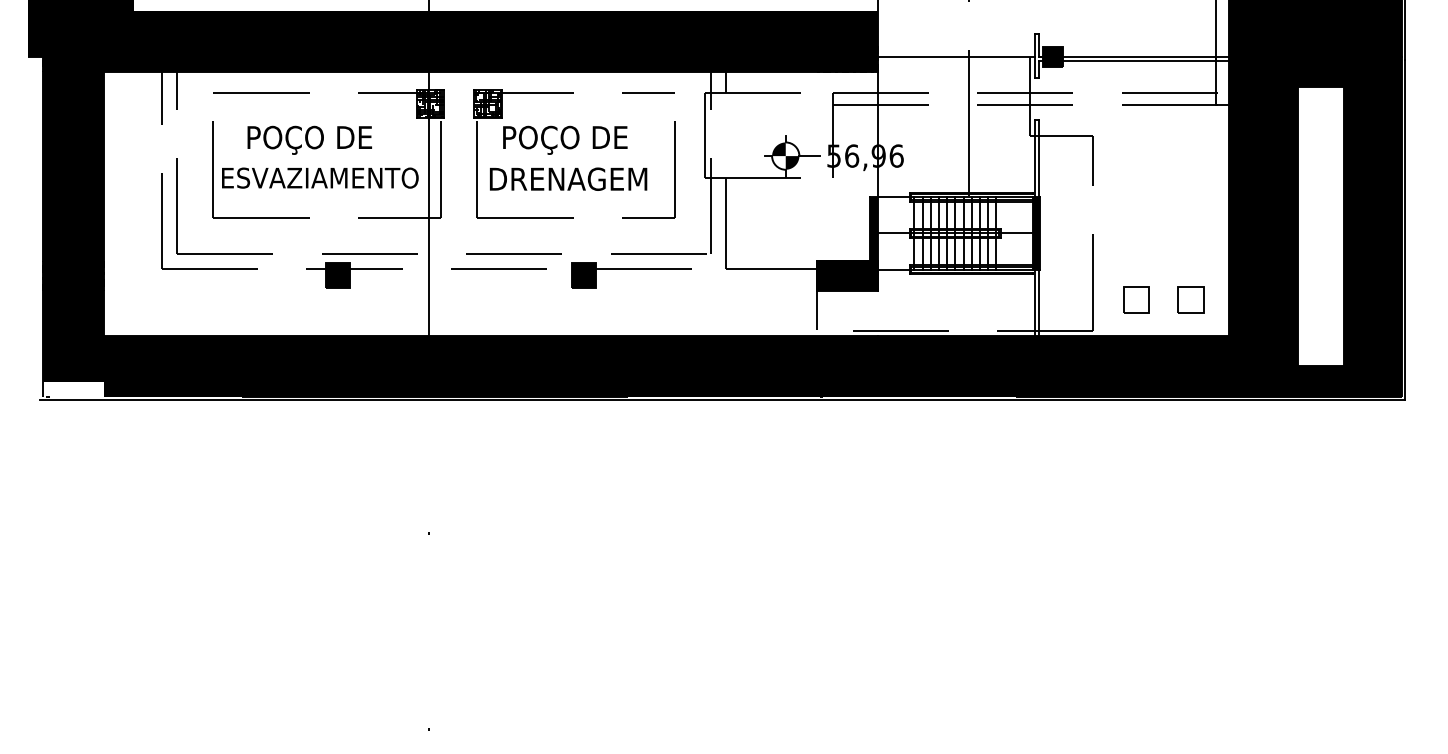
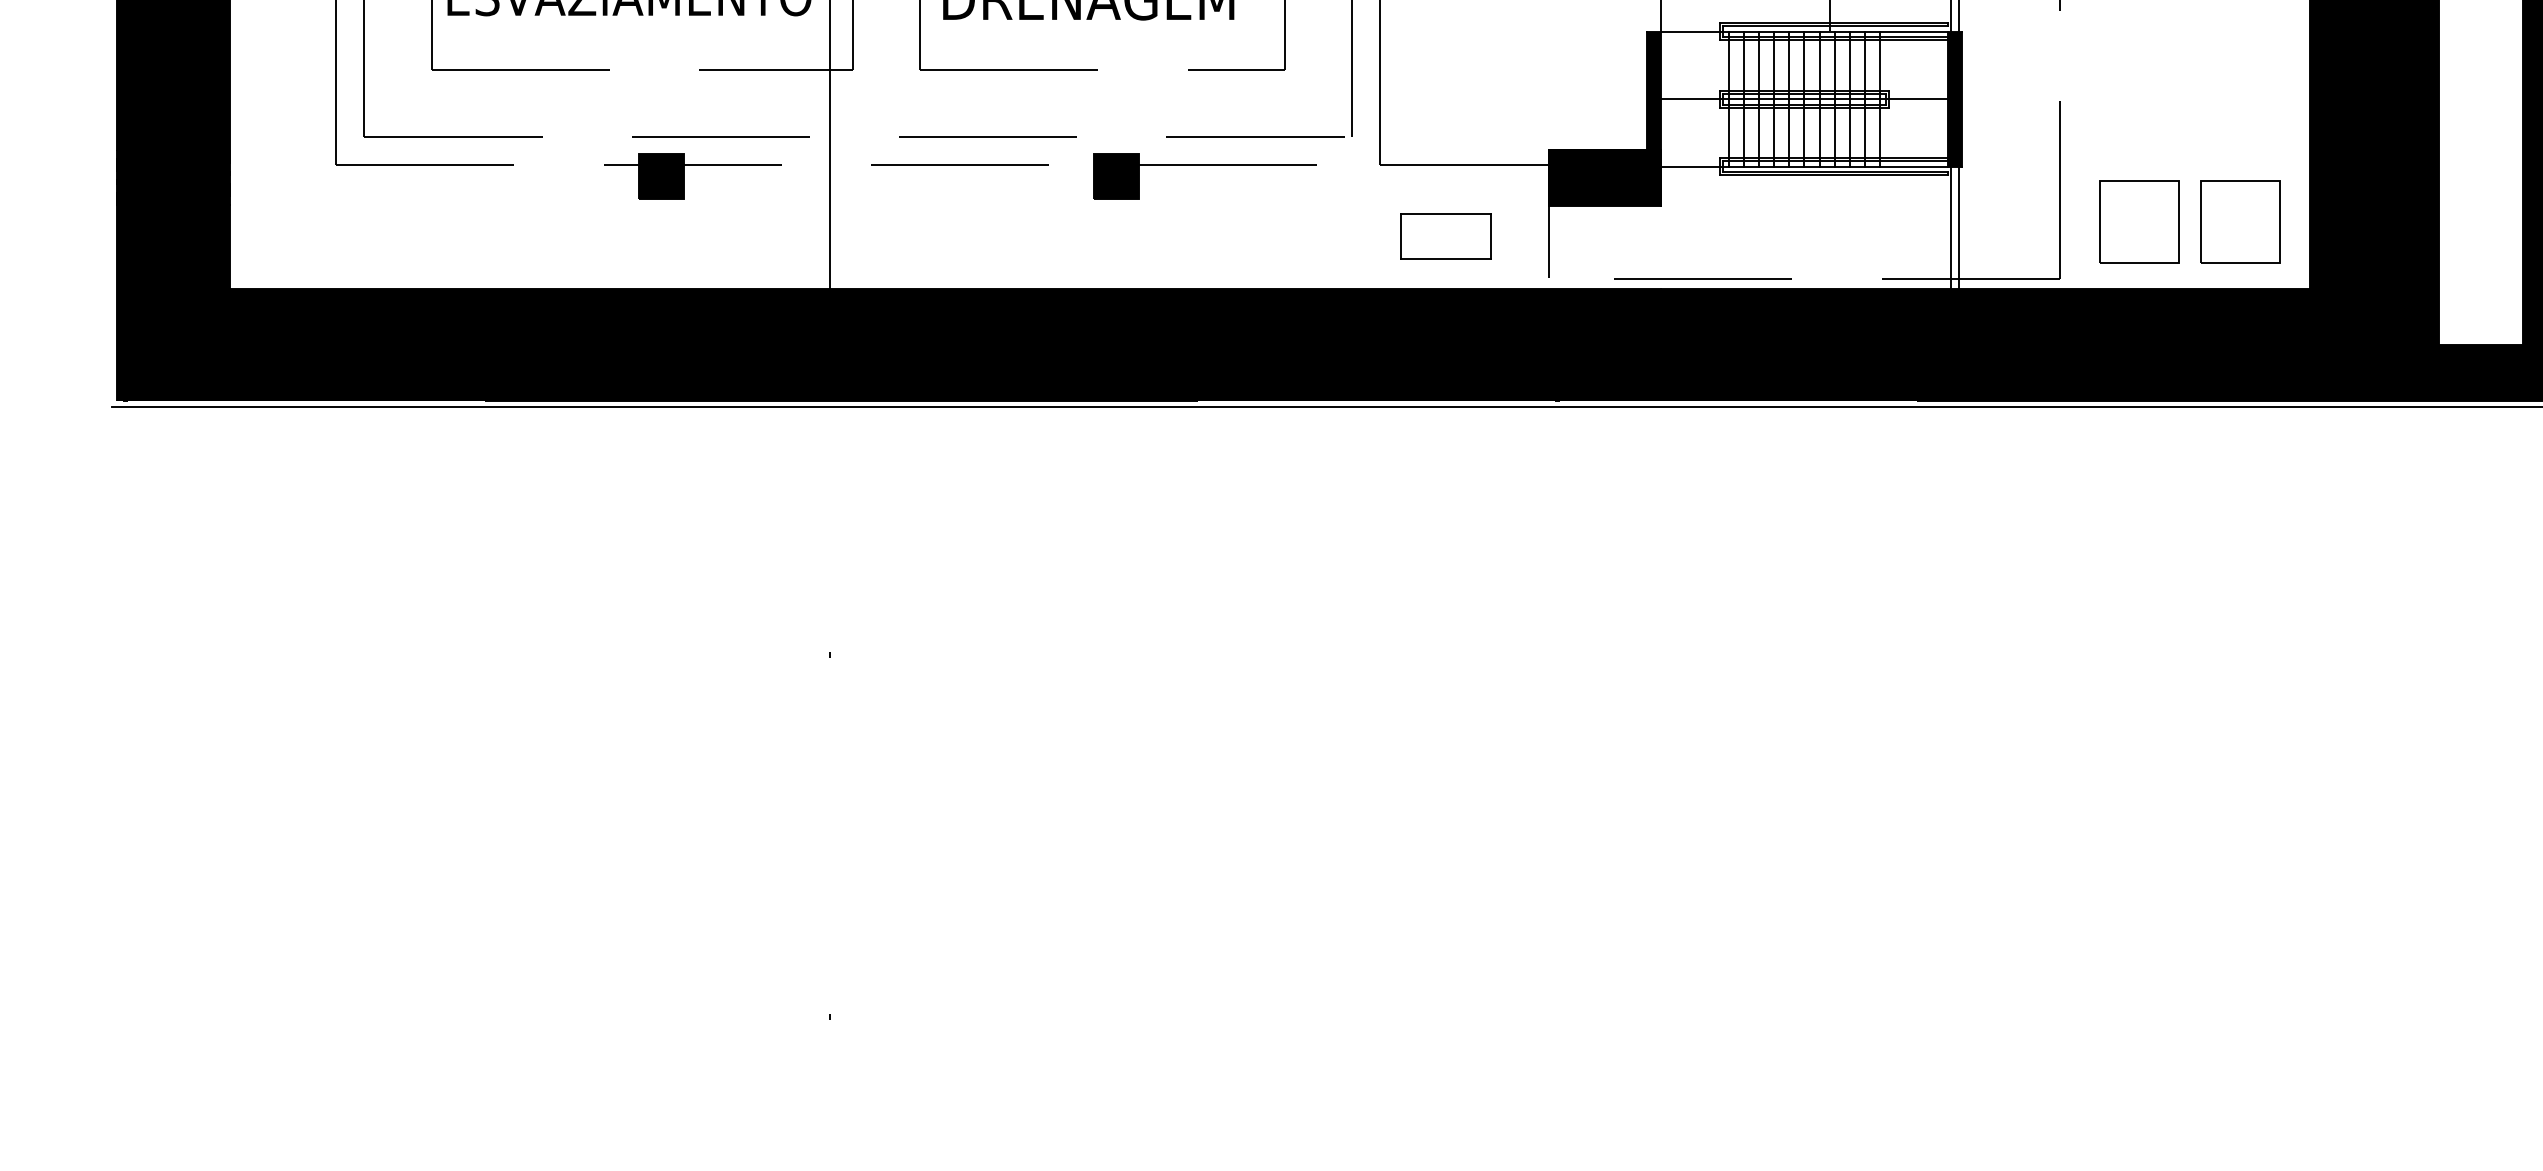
part: (1136, 299) -> (2139, 221), size x1.67
part: (1190, 299) -> (2239, 221), size x1.67
part: (761, 307) -> (1445, 236), added
fill: (73, 388) -> (172, 385), added

